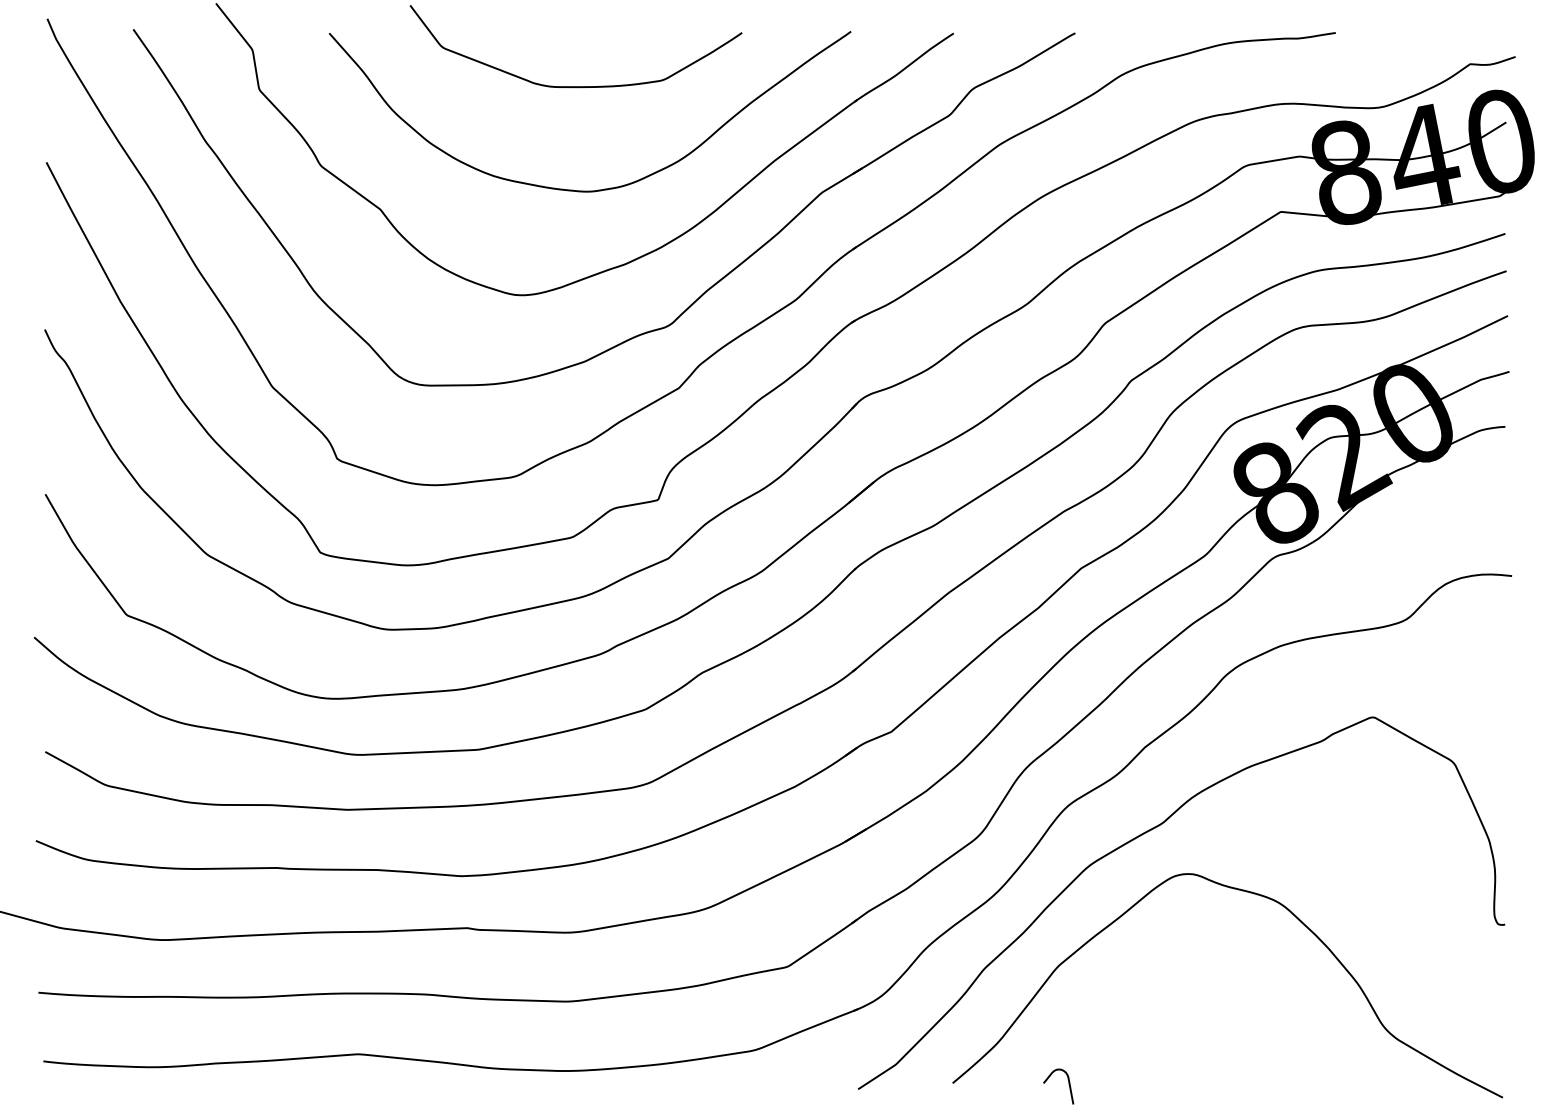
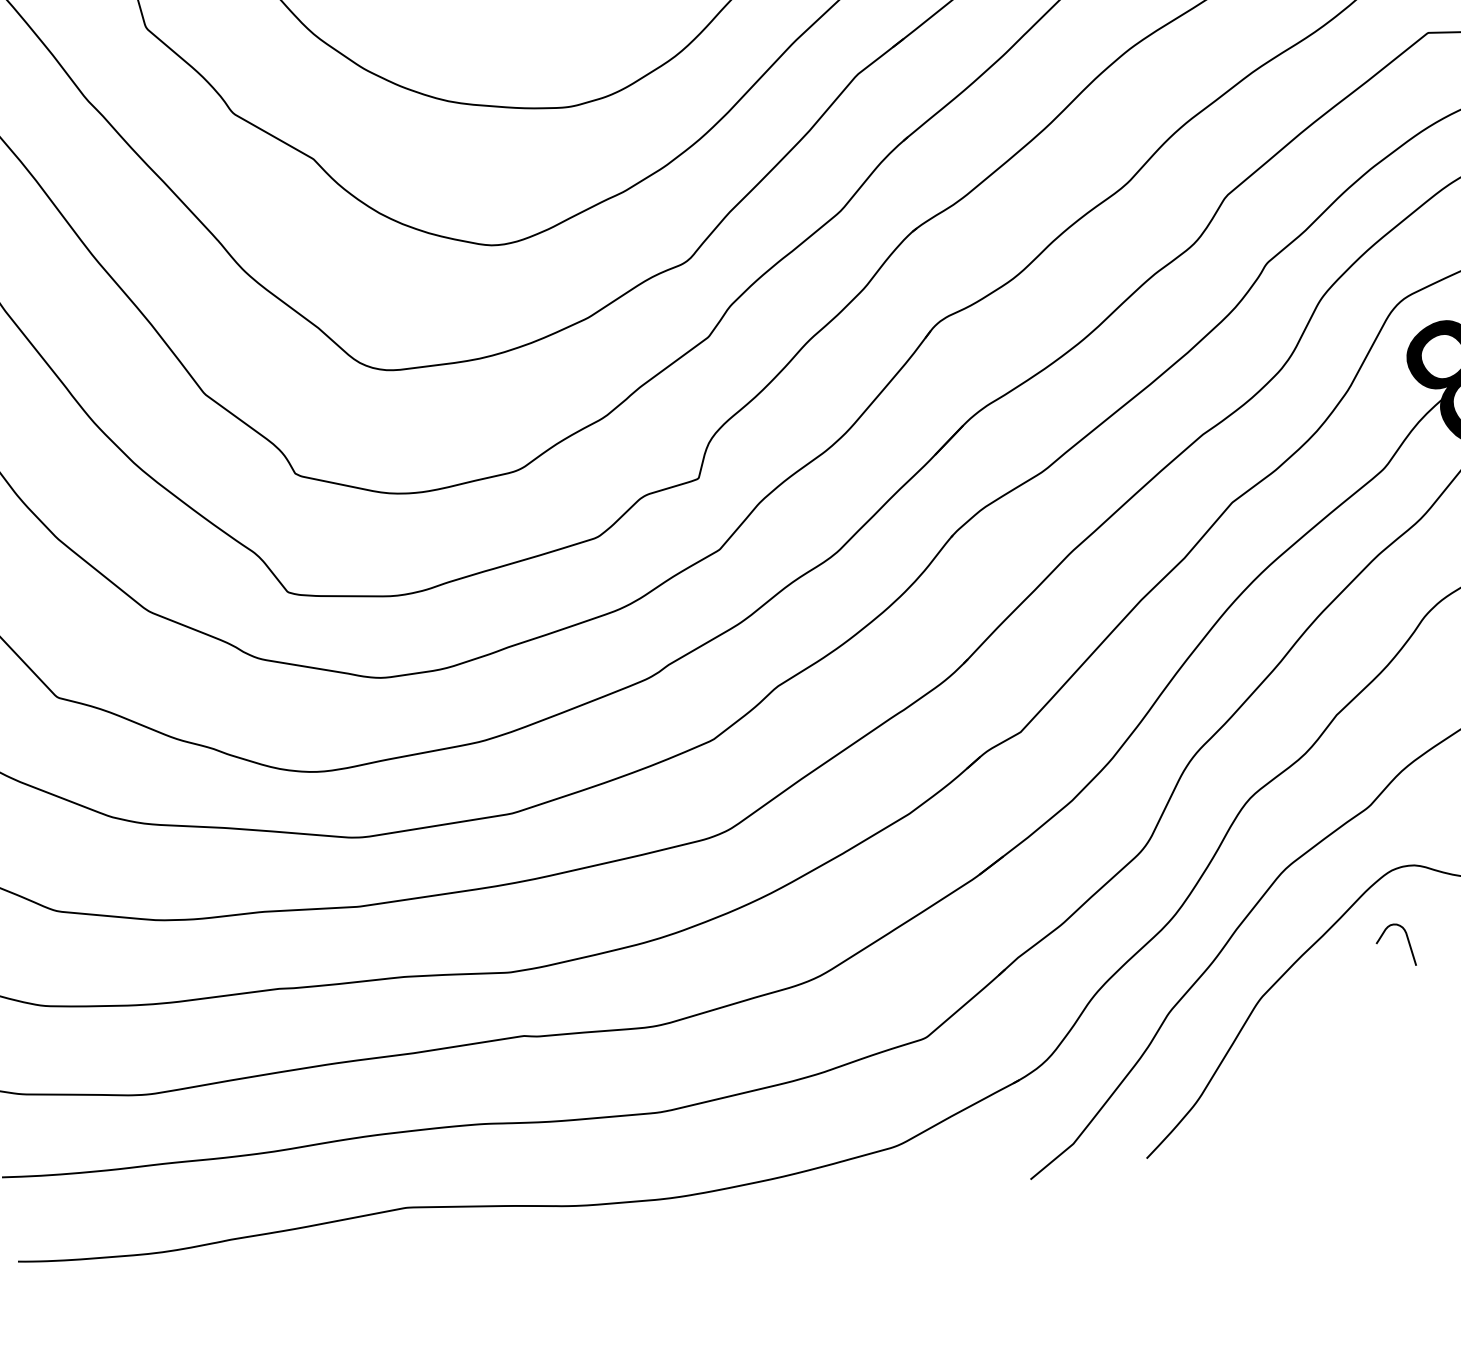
curve: (1068, 1084) -> (1407, 941), moved

